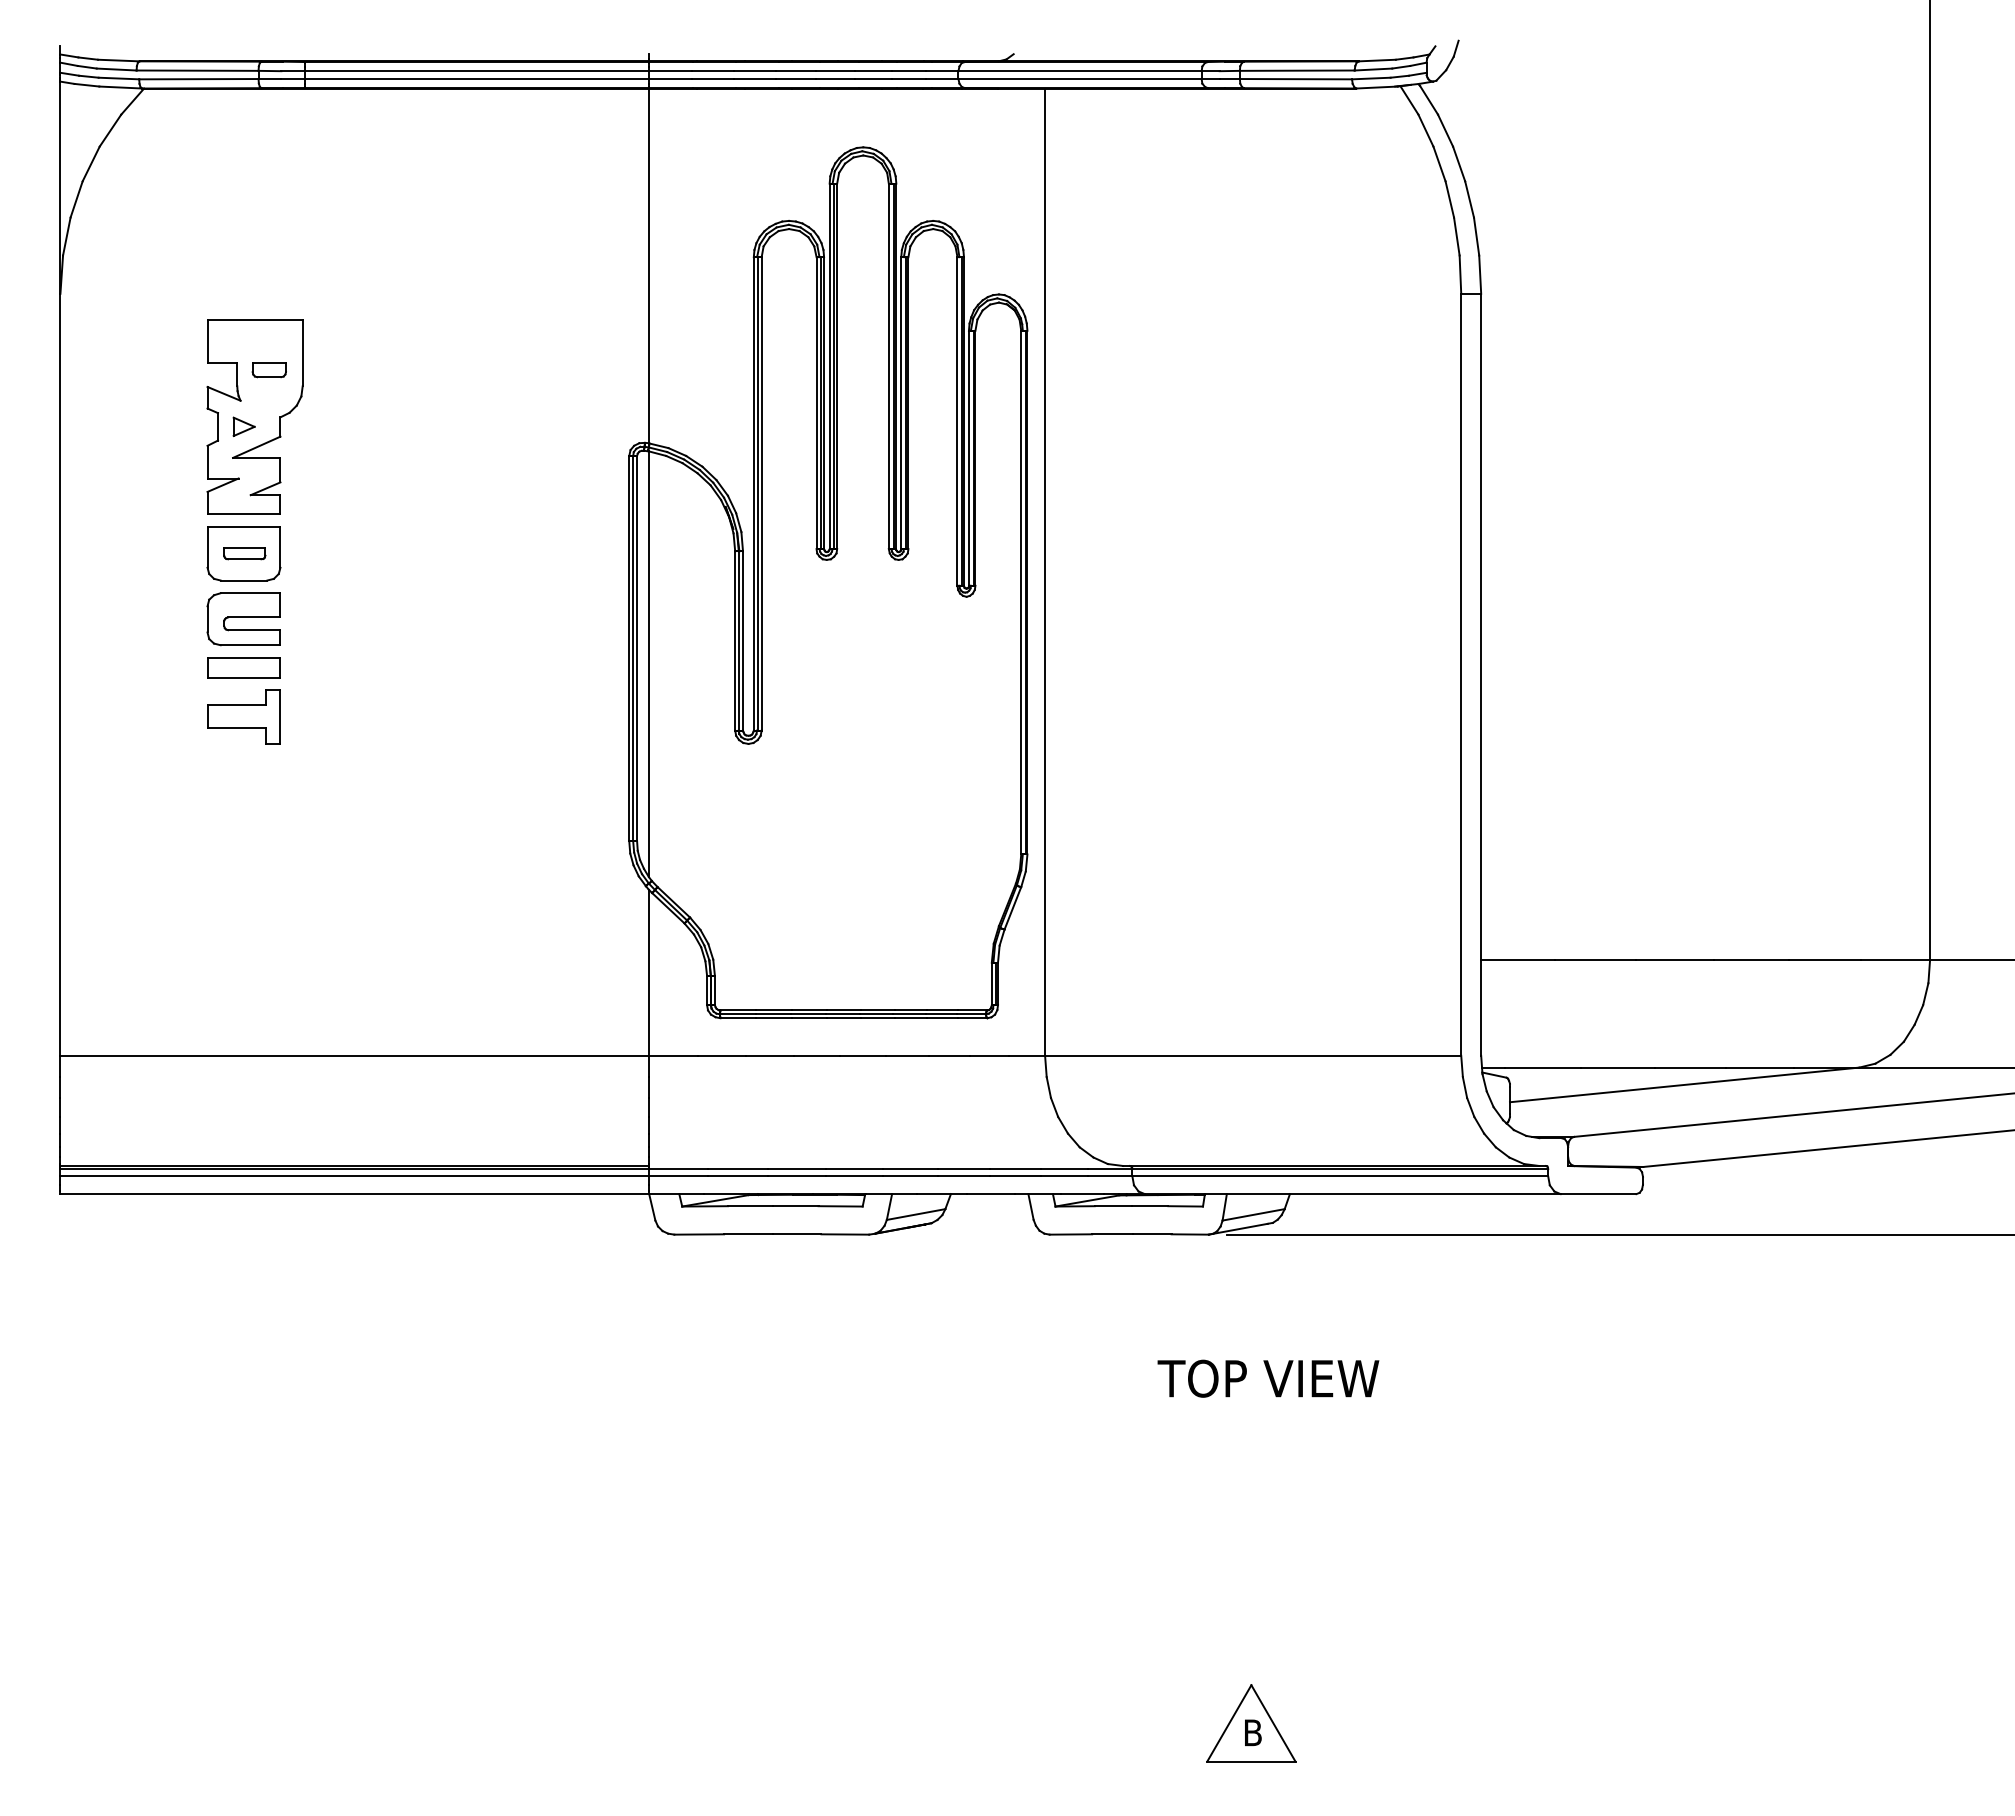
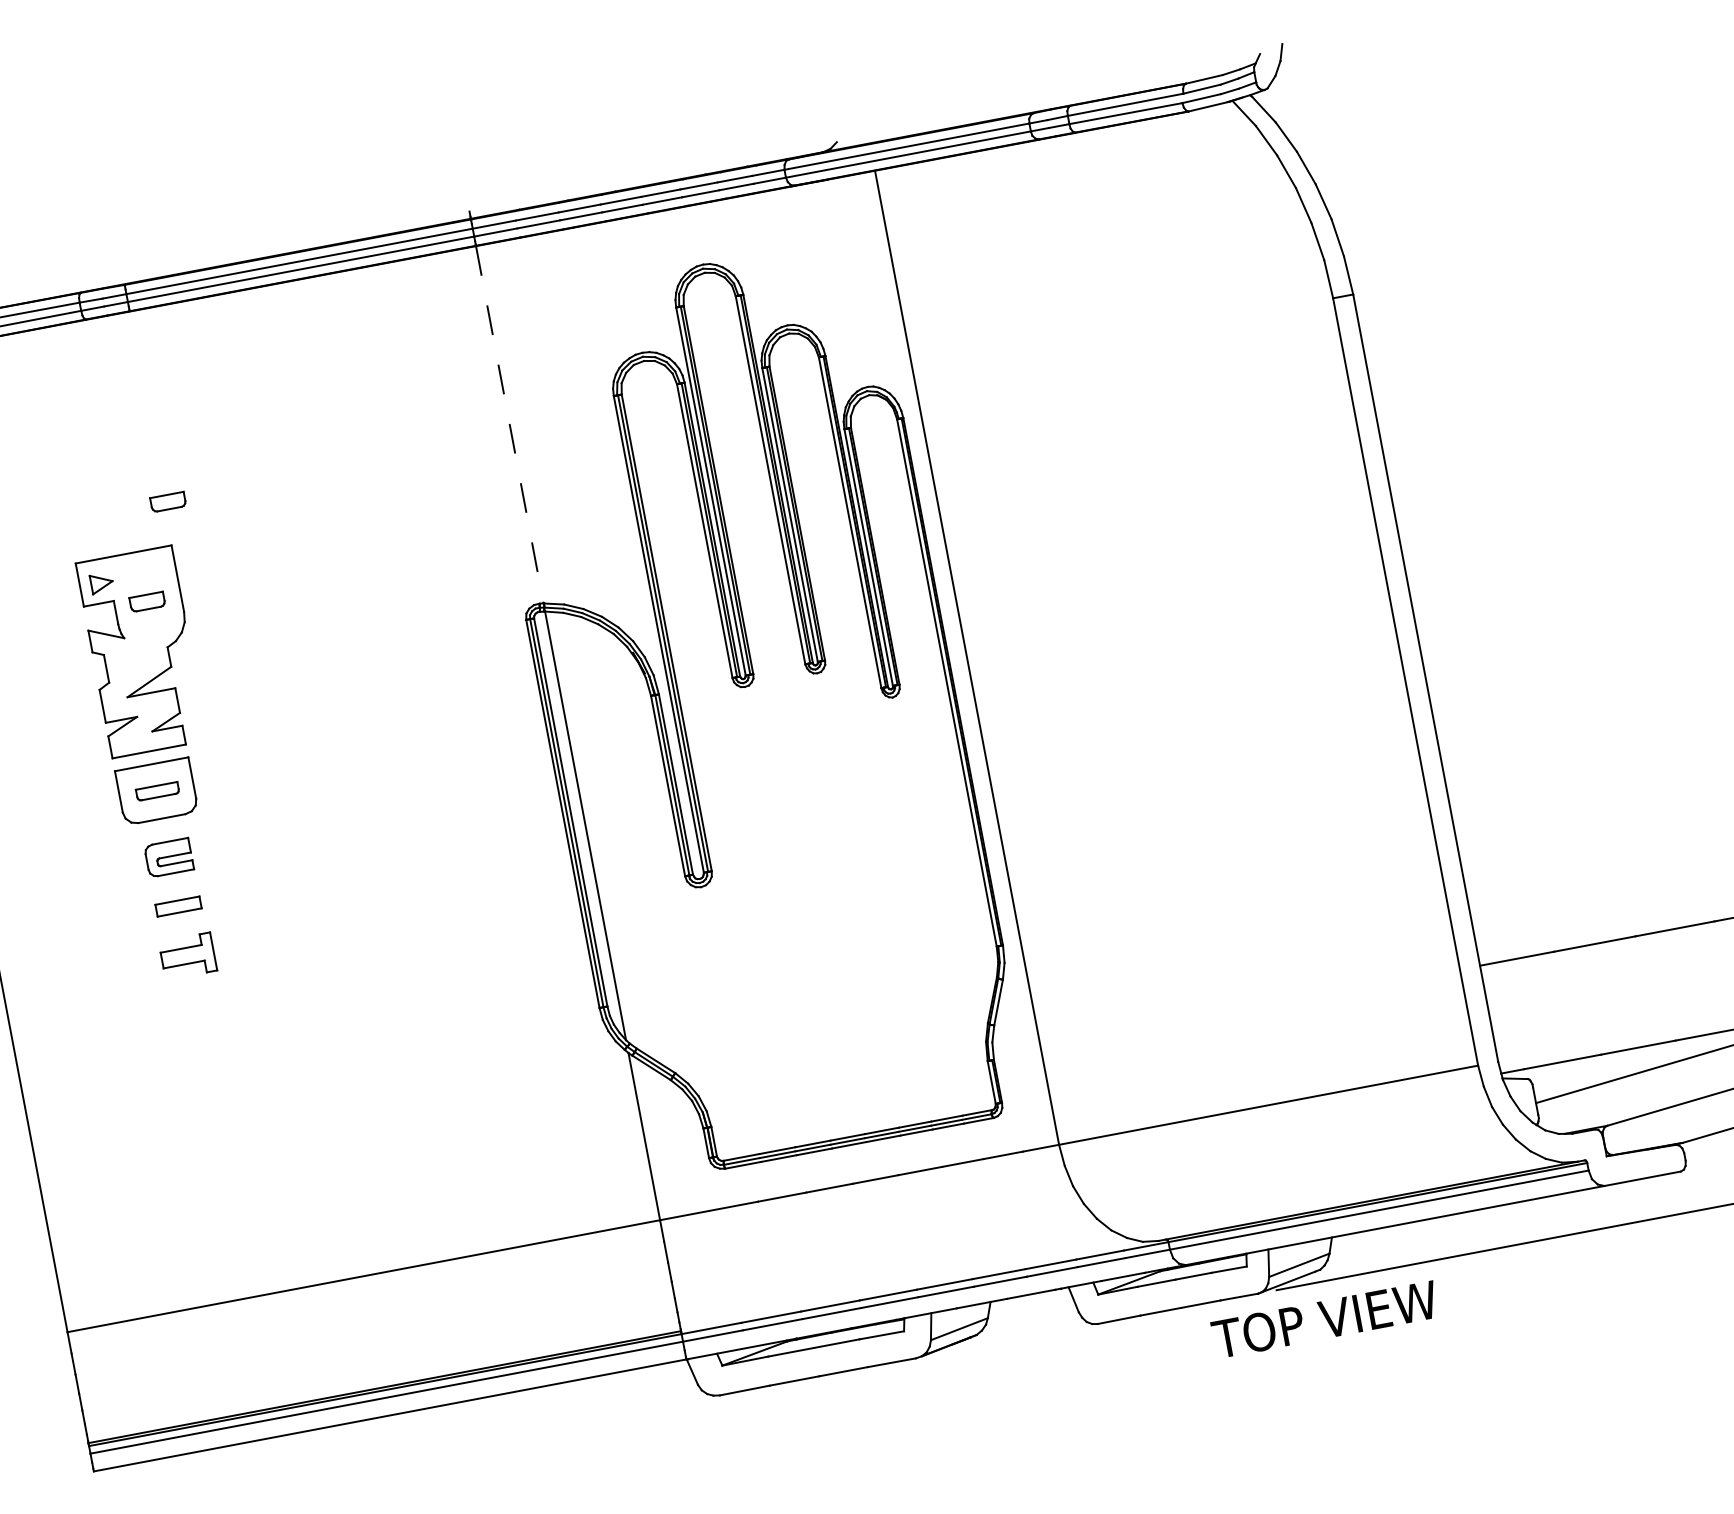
line: (648, 266) -> (509, 425), solid -> dashed
part: (306, 278) -> (167, 502), added
part: (243, 426) -> (101, 582), moved
part: (243, 619) -> (168, 857), size x0.6
part: (243, 667) -> (178, 906), size x0.6
part: (243, 716) -> (187, 955), size x0.7
text: (1268, 1378) -> (1325, 1319), moved

